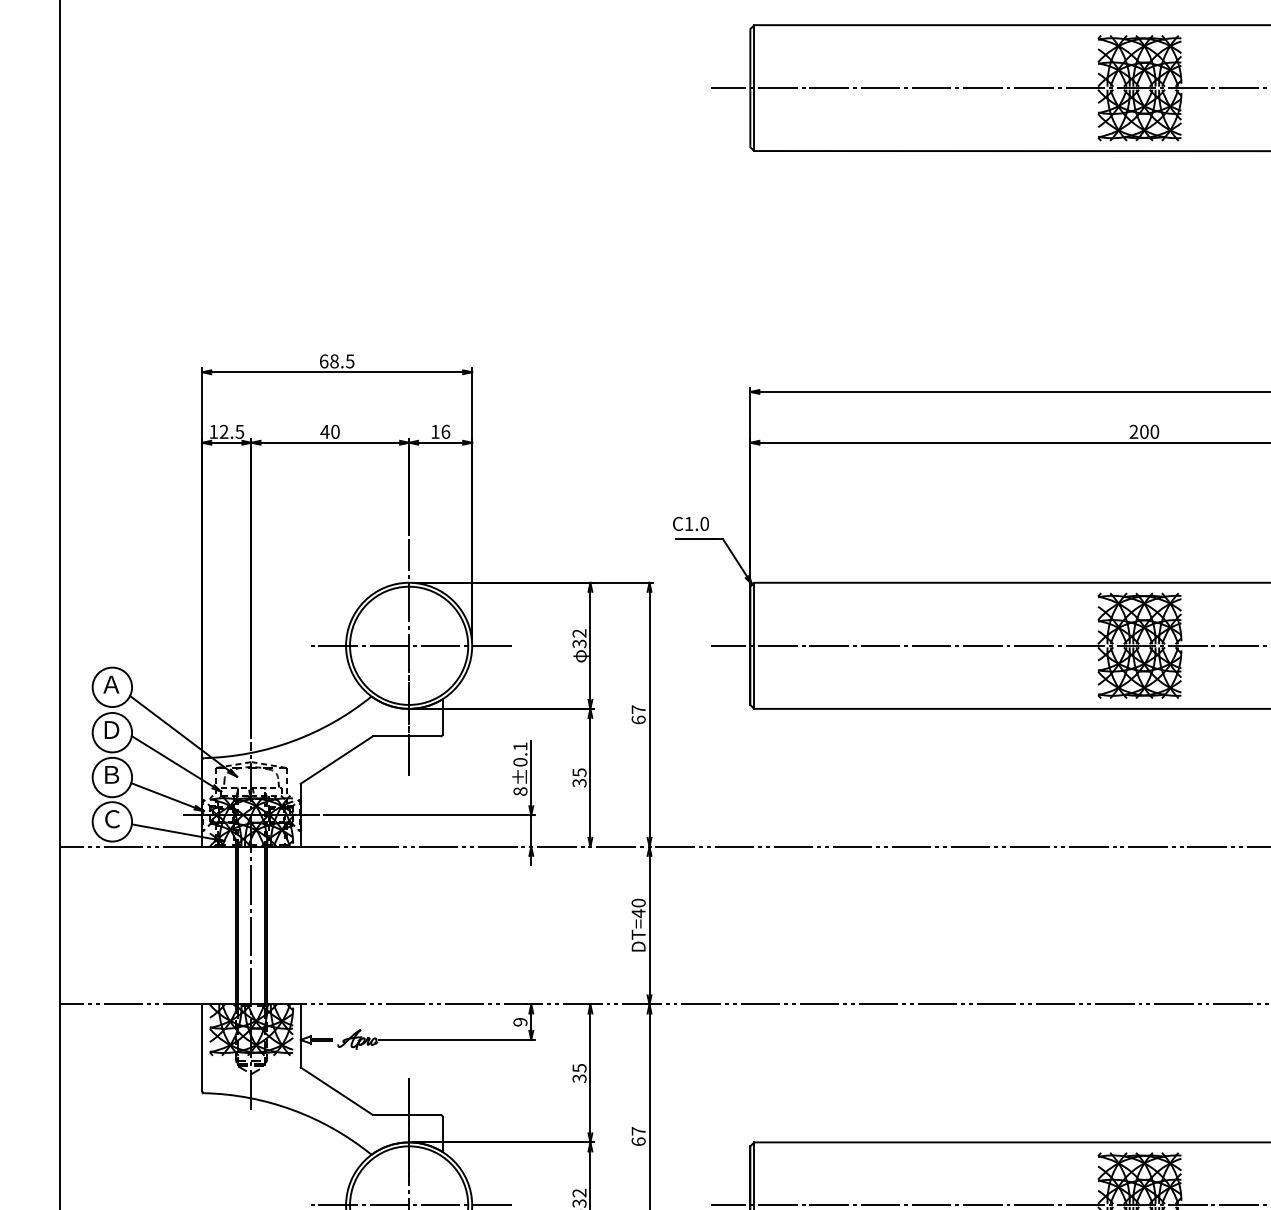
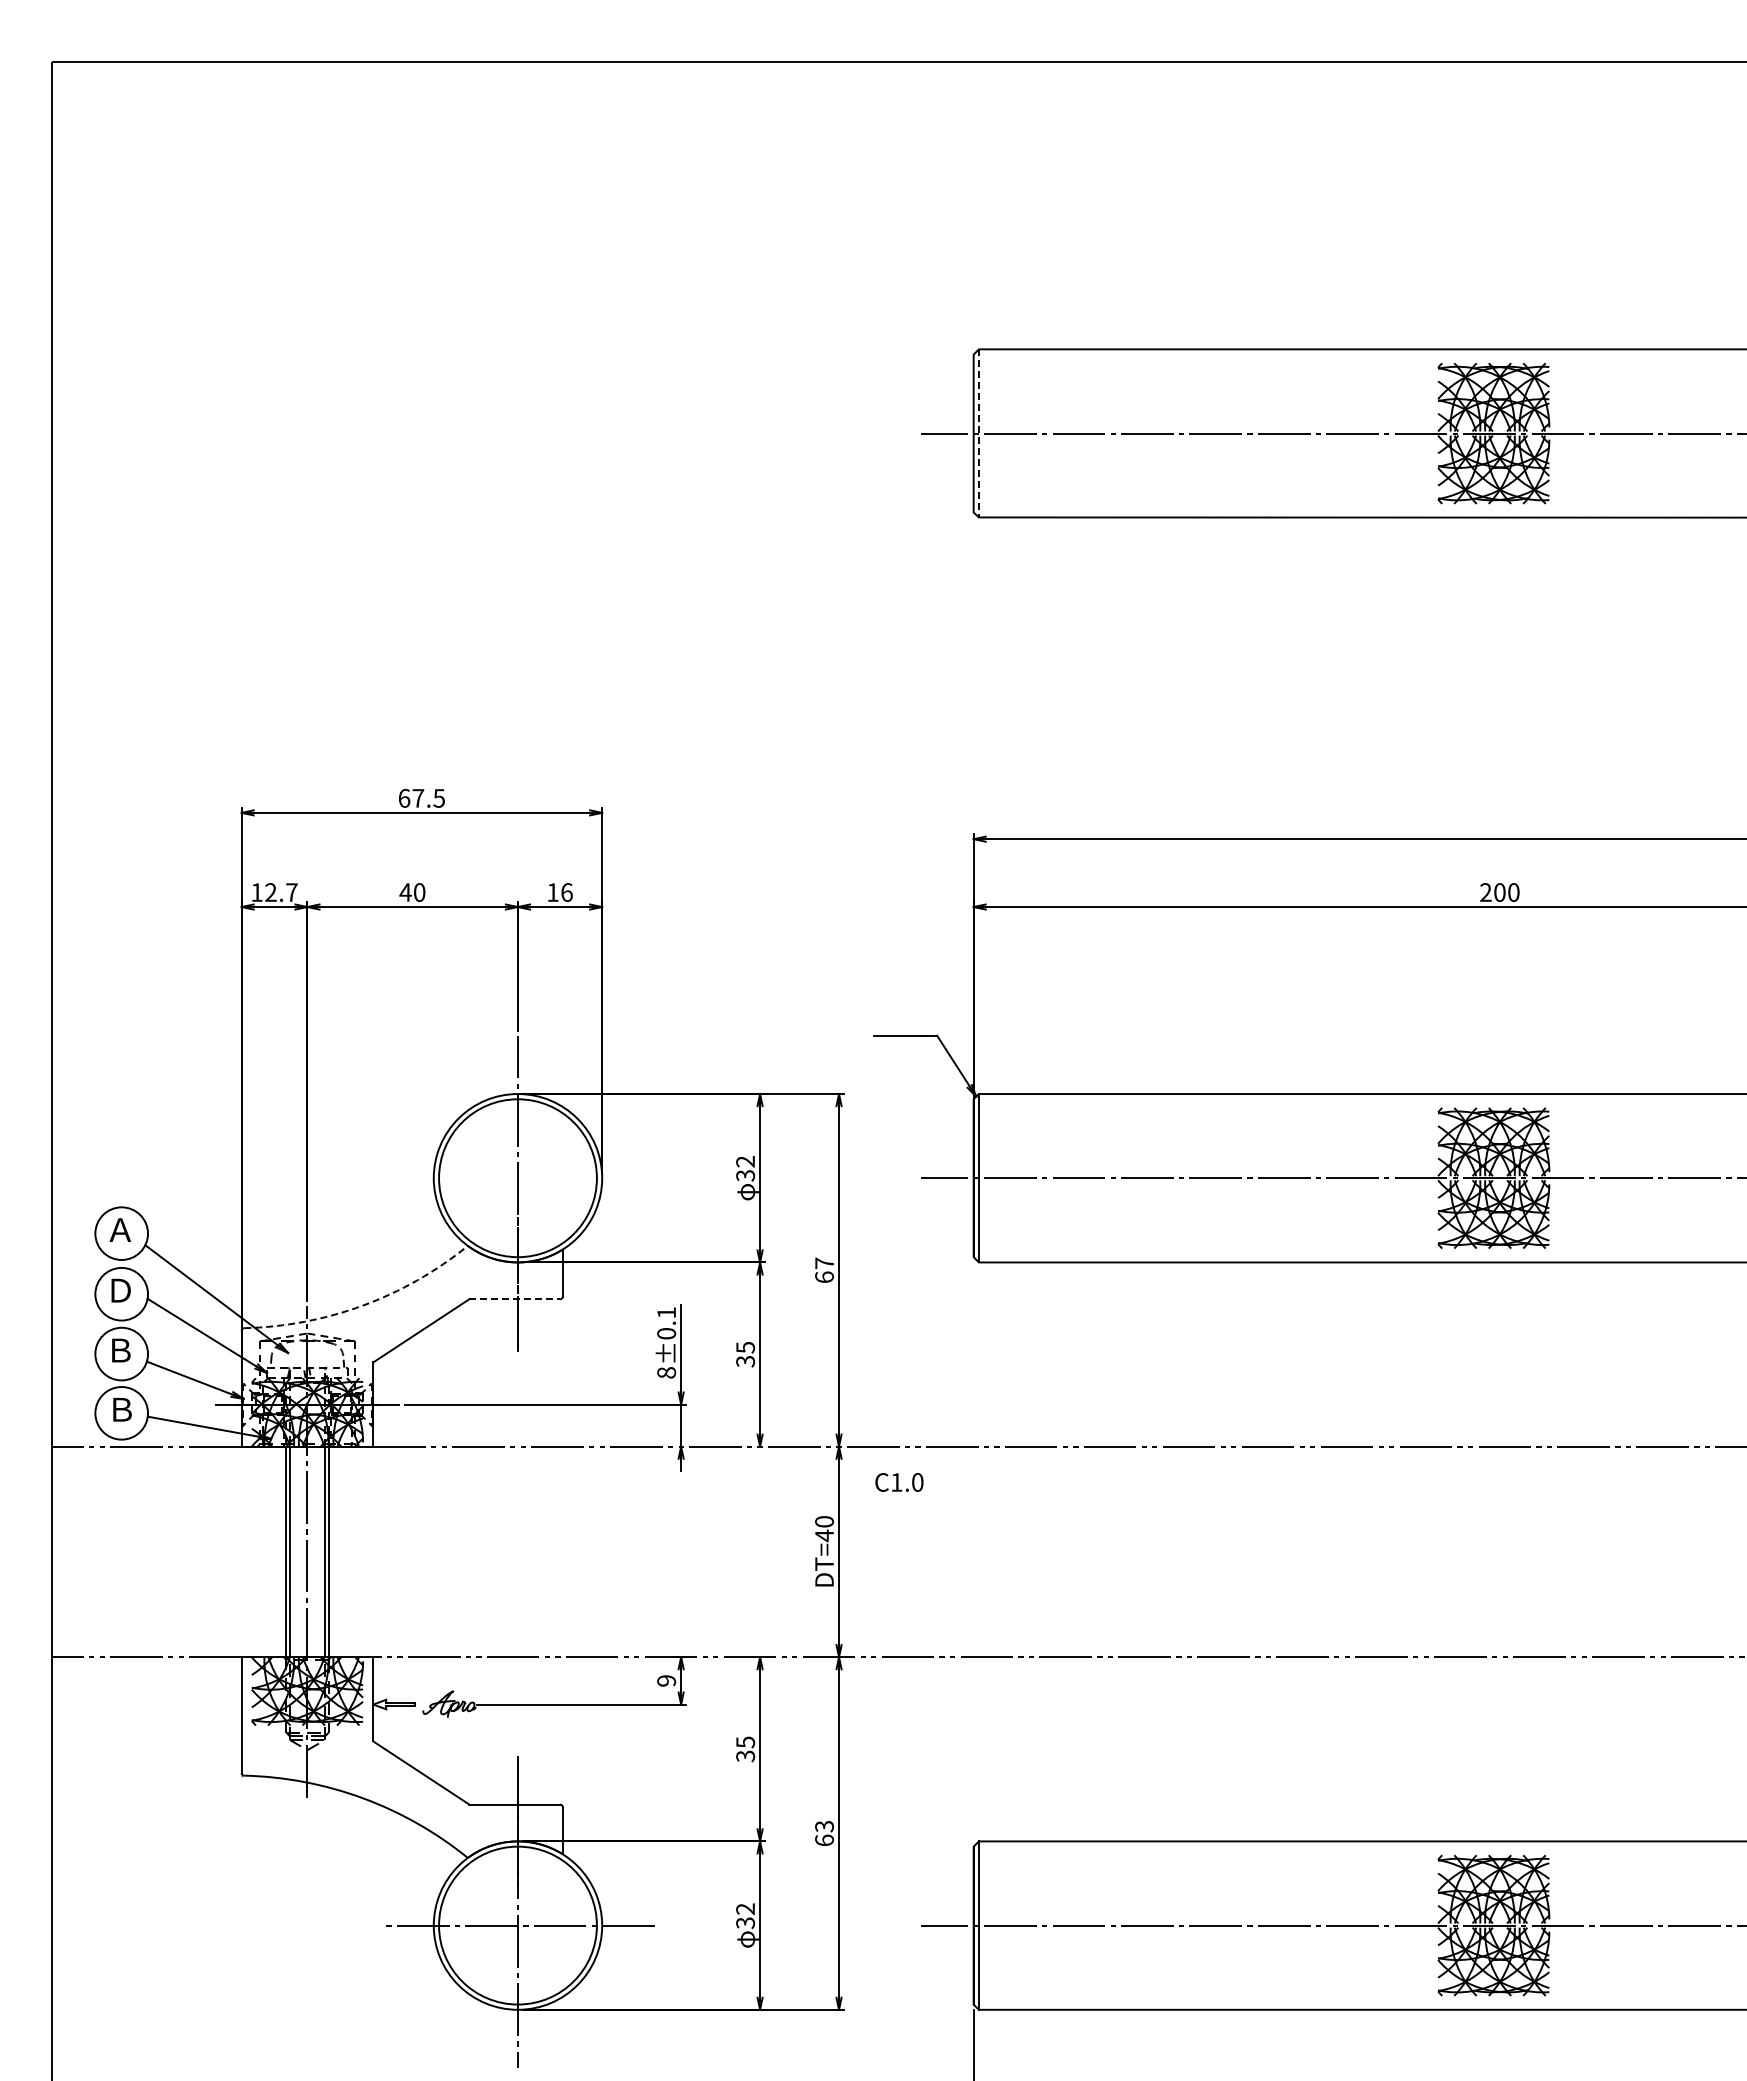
line: (753, 88) -> (978, 434), solid -> dashed
text: (334, 361) -> (418, 798), 68.5 -> 67.5
text: (239, 431) -> (291, 892), 12.5 -> 12.7
text: (691, 523) -> (899, 1482), moved
line: (408, 646) -> (517, 1178), removed
line: (407, 736) -> (515, 1299), solid -> dashed
arc: (292, 741) -> (362, 1305), solid -> dashed
text: (112, 819) -> (121, 1409), Ｃ -> Ｂ
text: (638, 1131) -> (824, 1826), 67 -> 63

